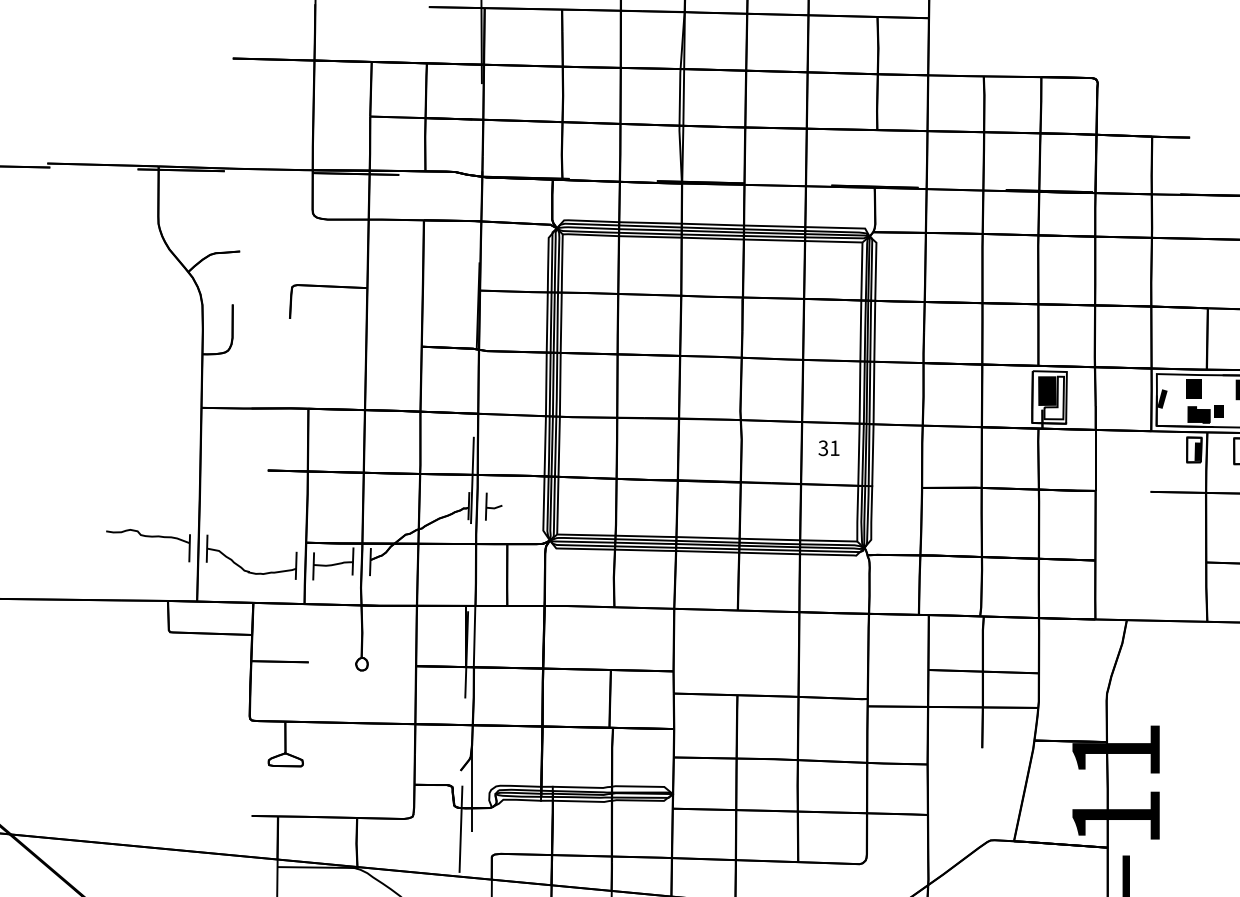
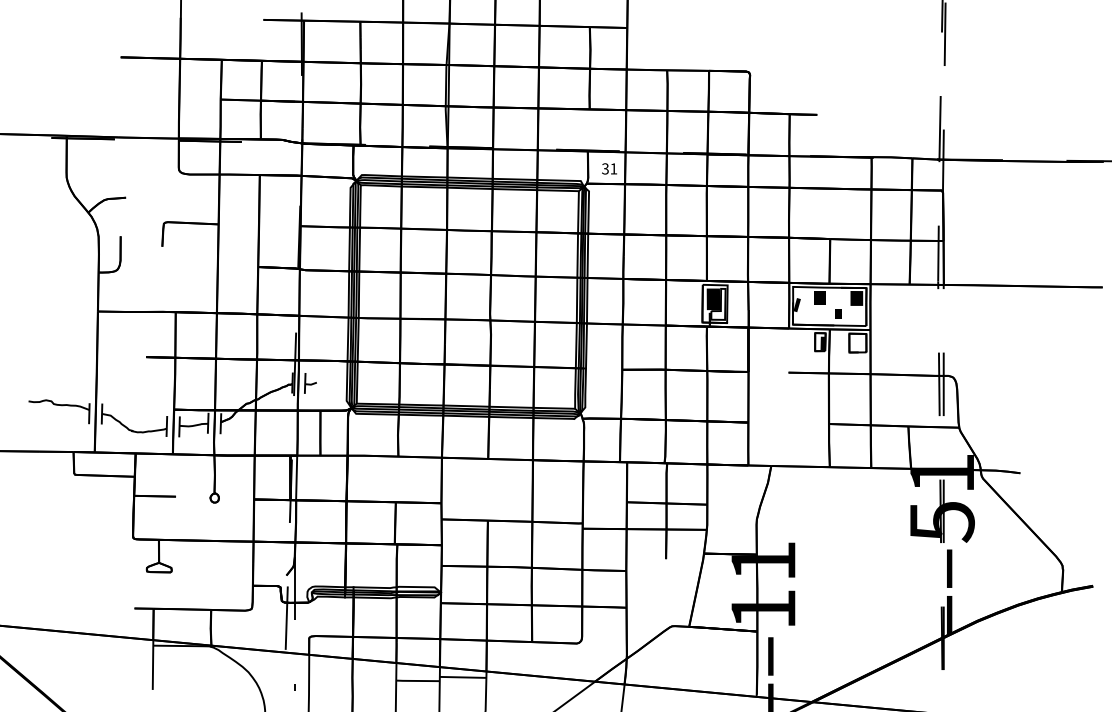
fill: (1198, 414) -> (823, 316), removed
text: (828, 447) -> (609, 168), moved

